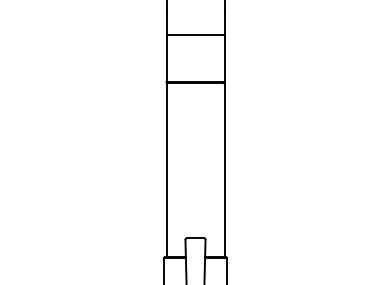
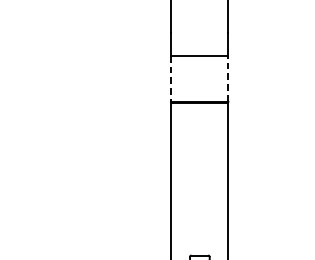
line: (224, 58) -> (228, 78), solid -> dashed
line: (166, 59) -> (171, 79), solid -> dashed

